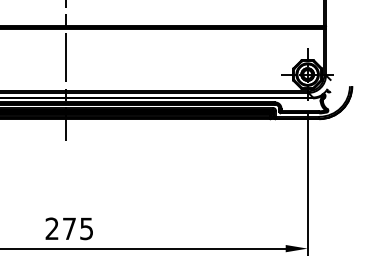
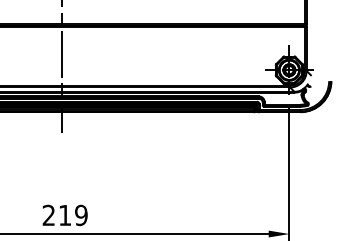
text: (78, 227) -> (73, 214), 275 -> 219

